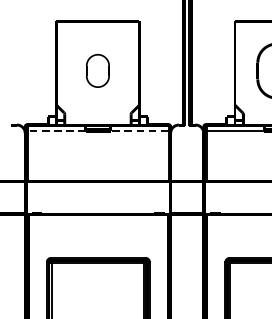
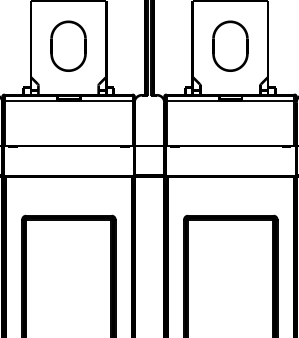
part: (97, 70) -> (68, 45), size x1.67
line: (56, 130) -> (30, 100), dashed -> solid
line: (138, 130) -> (105, 100), dashed -> solid

